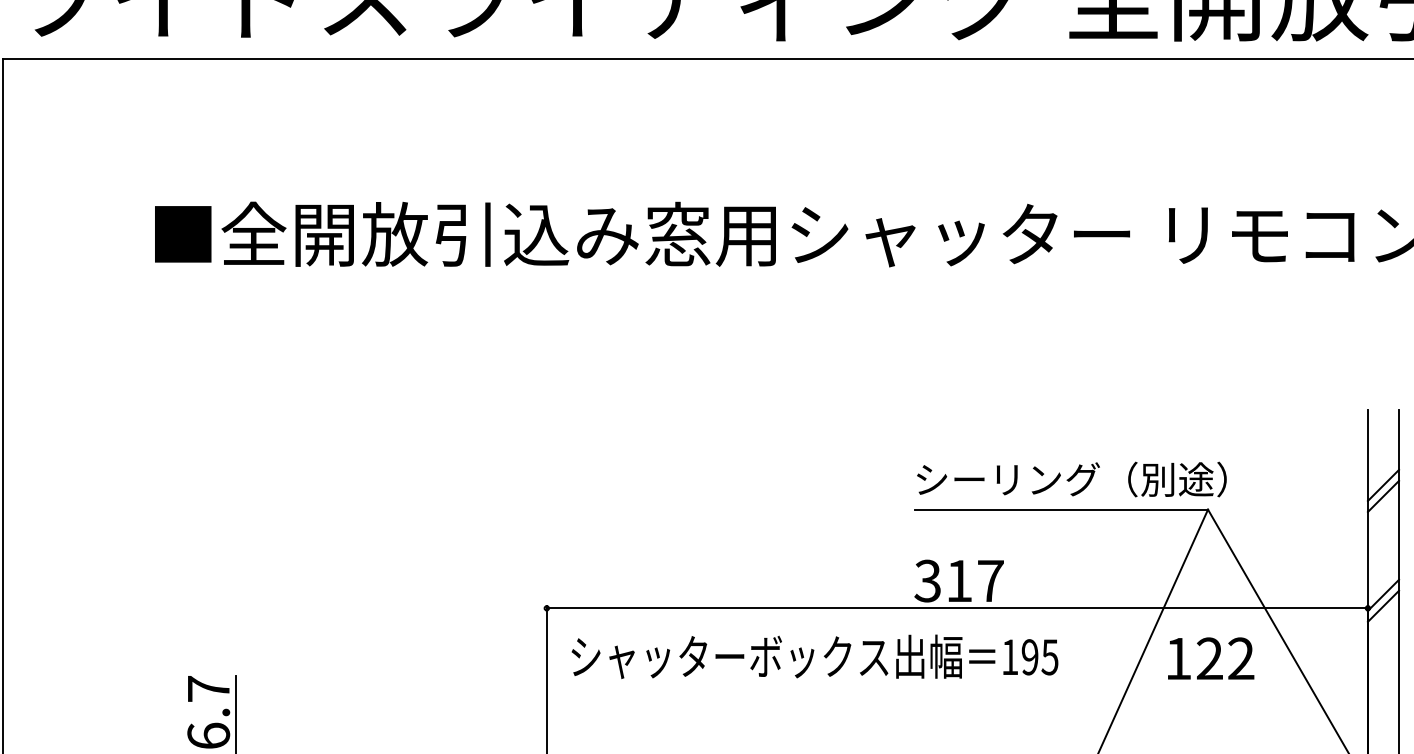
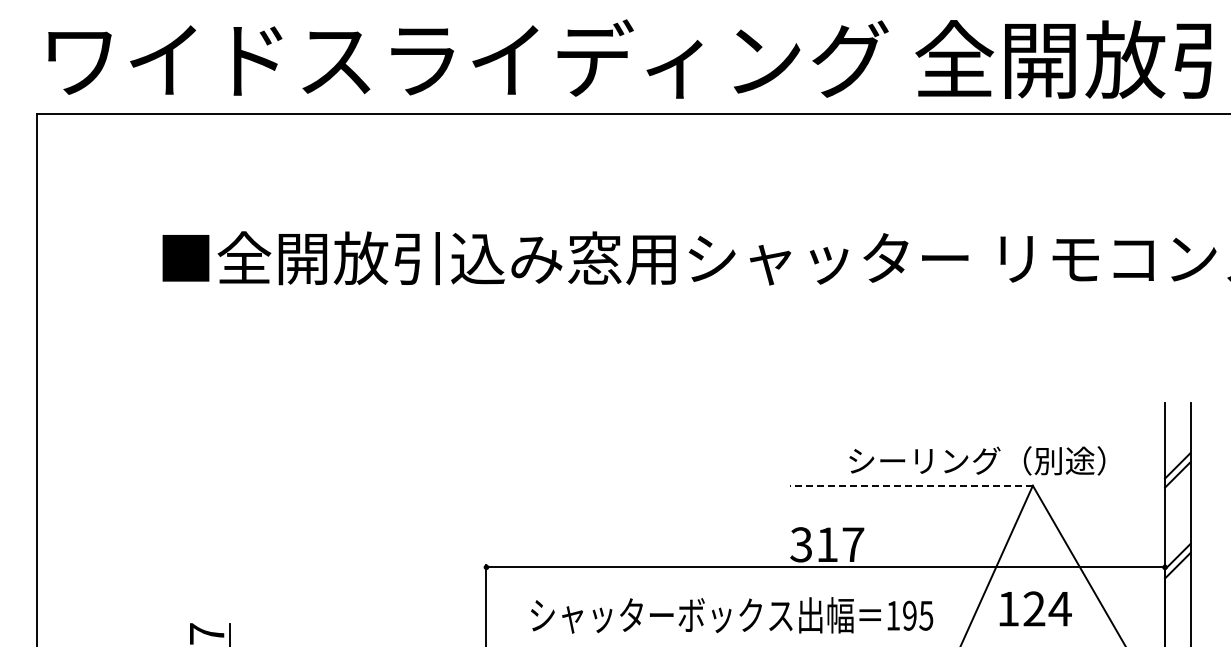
text: (1072, 479) -> (977, 460), moved
line: (1061, 509) -> (911, 485), solid -> dashed
text: (815, 656) -> (732, 615), moved
text: (1240, 658) -> (1059, 608), 122 -> 124

